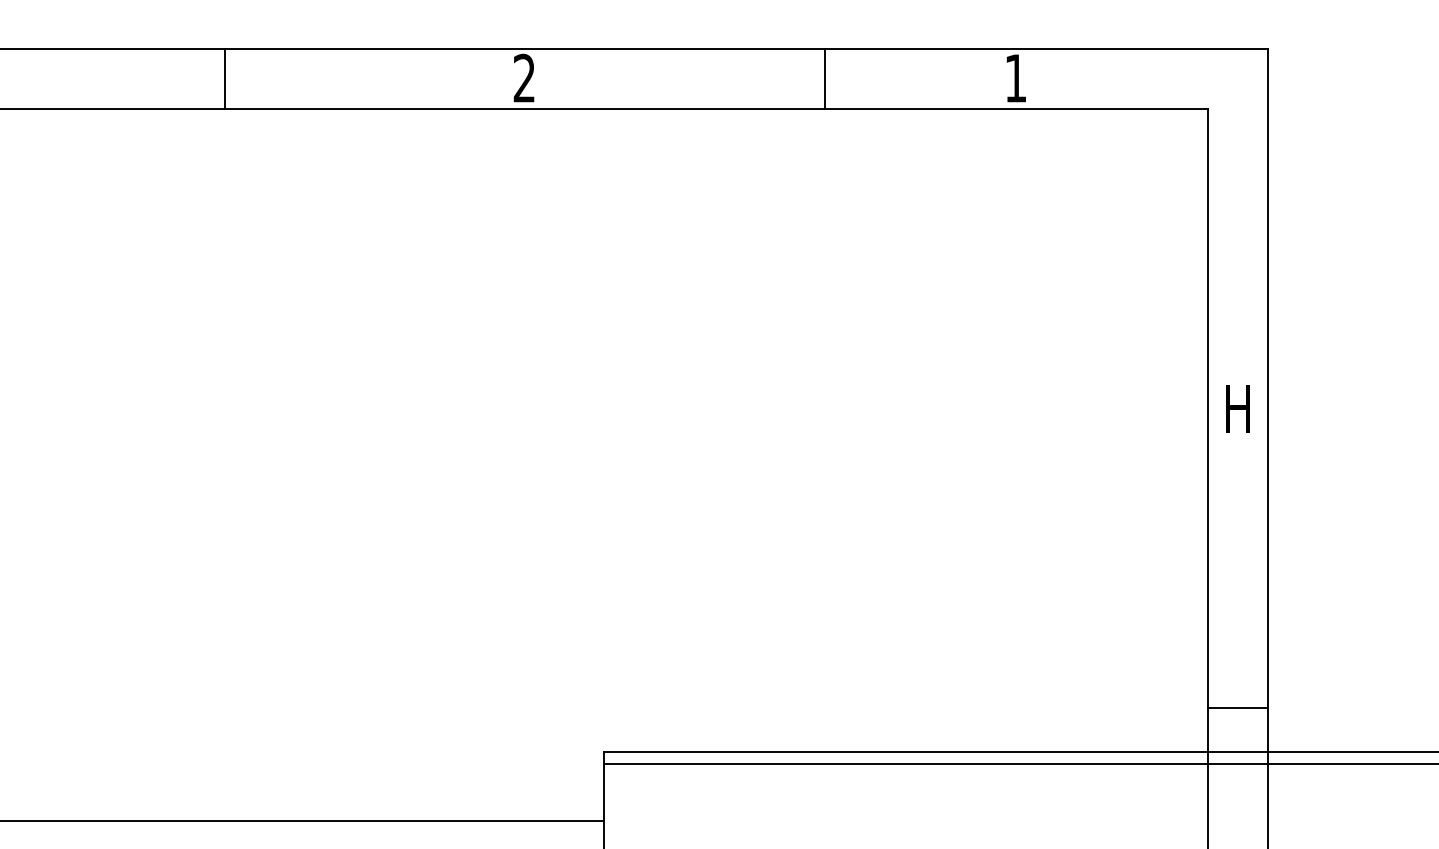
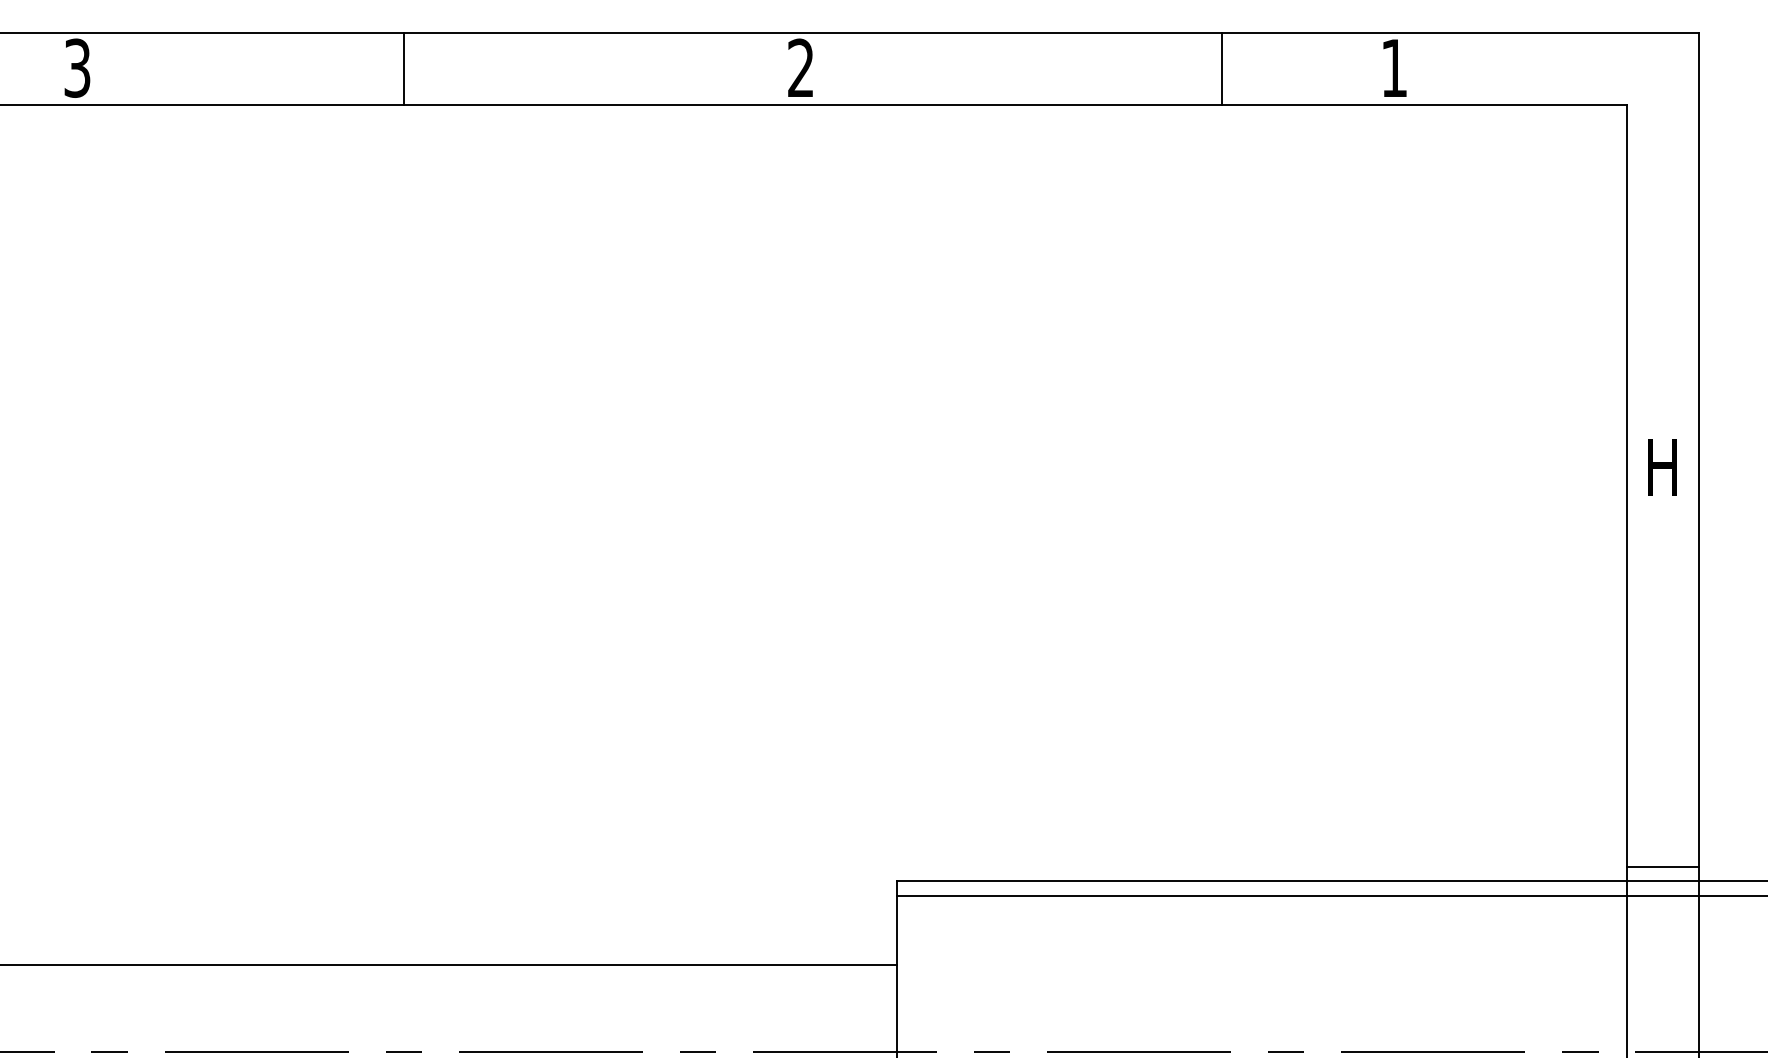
line: (225, 78) -> (403, 68), moved
line: (824, 78) -> (1221, 68), moved
line: (1237, 708) -> (1662, 866), moved

